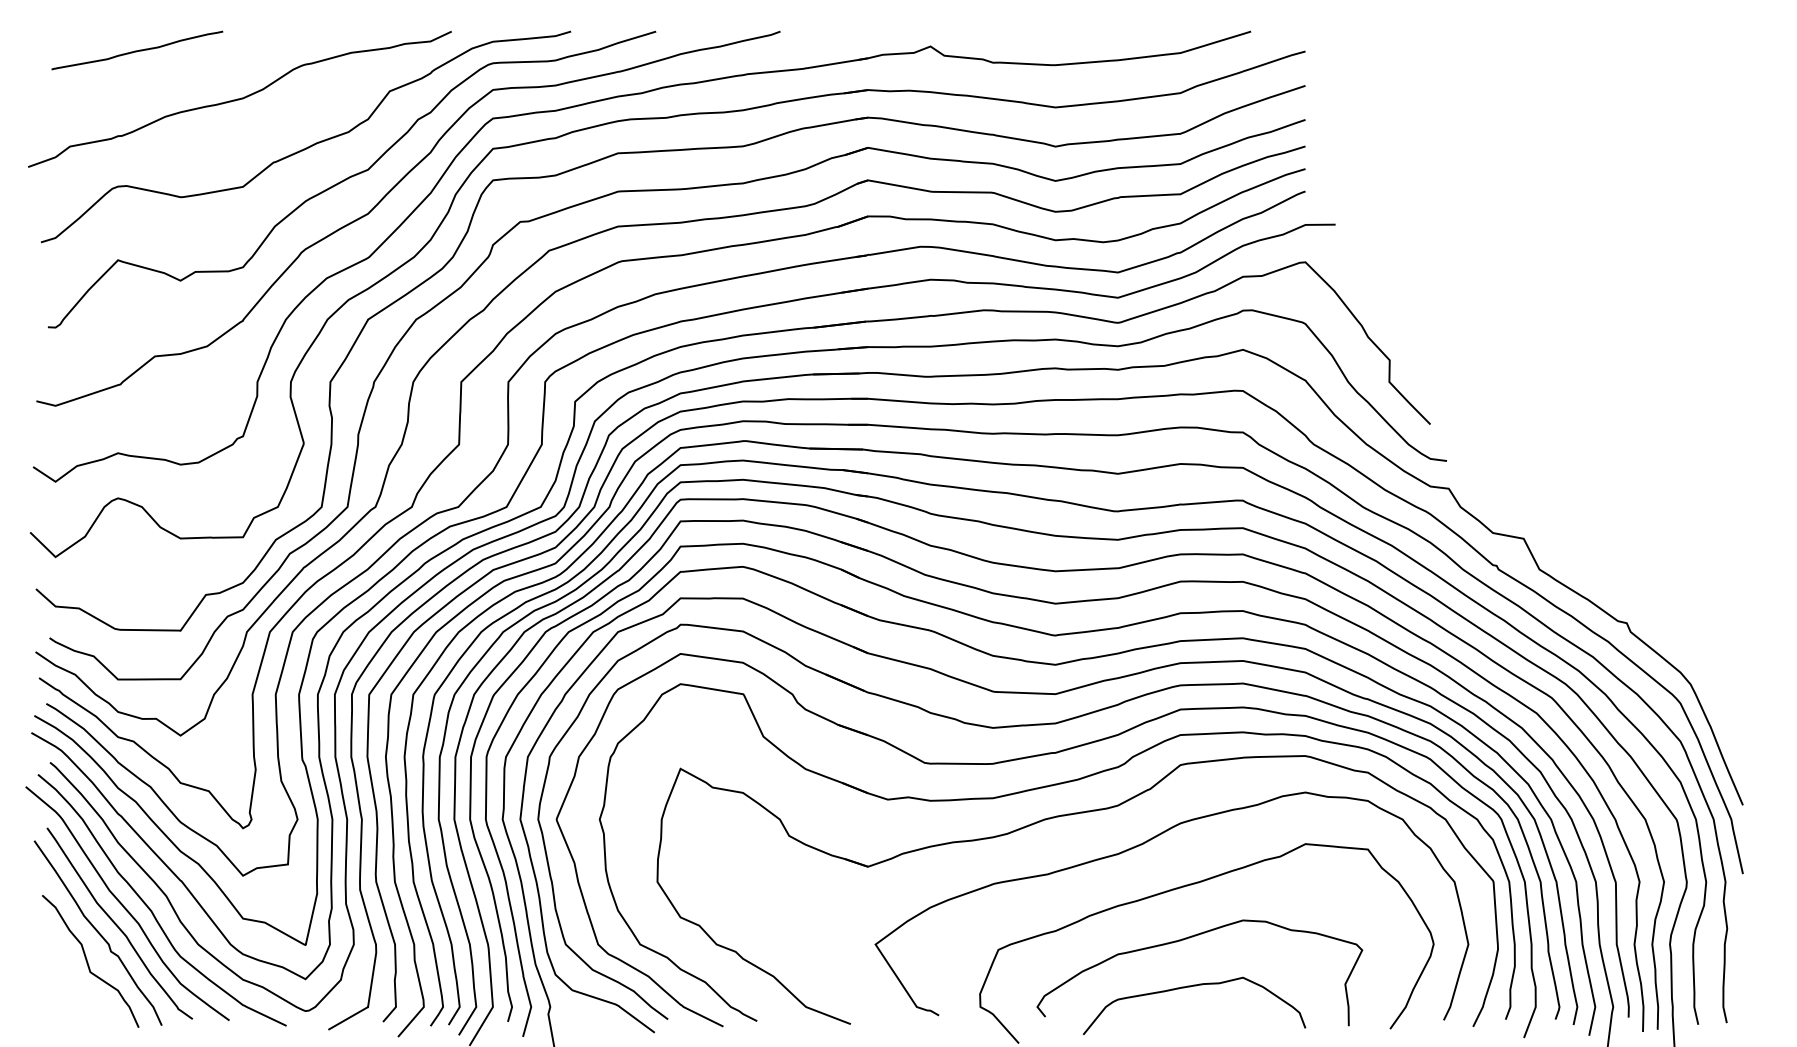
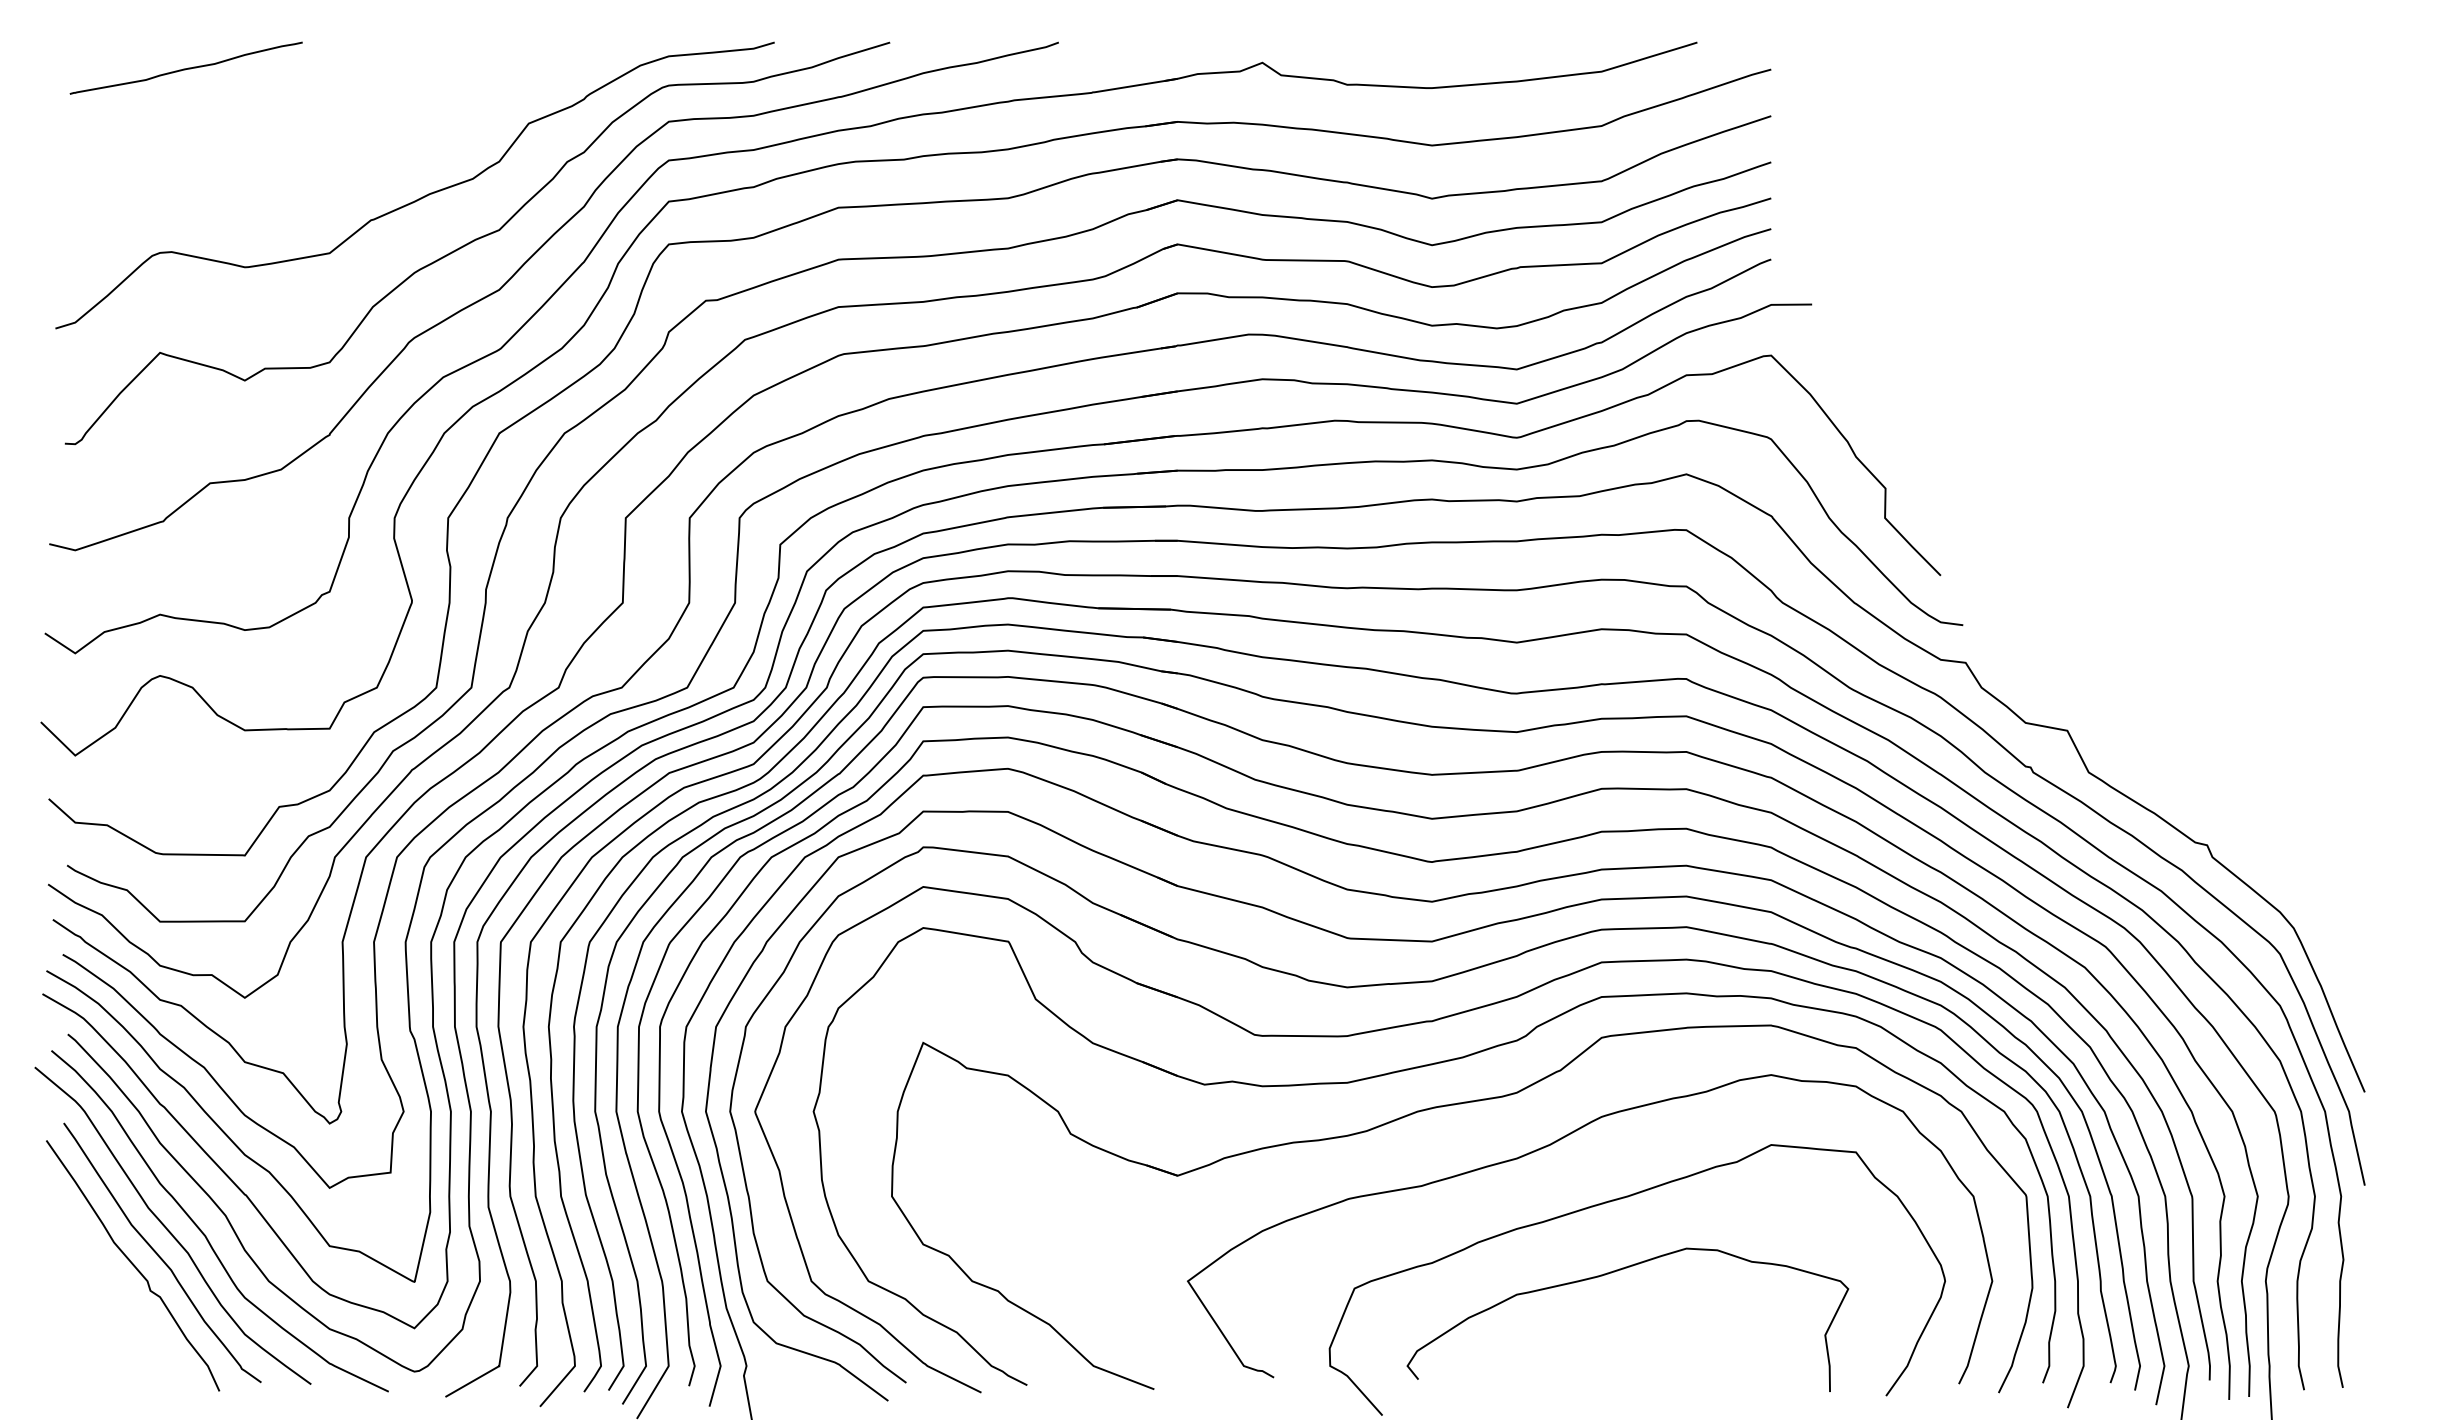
curve: (239, 99) -> (325, 134), removed
curve: (88, 962) -> (119, 1305), removed
curve: (1189, 987) -> (1613, 1339), removed

